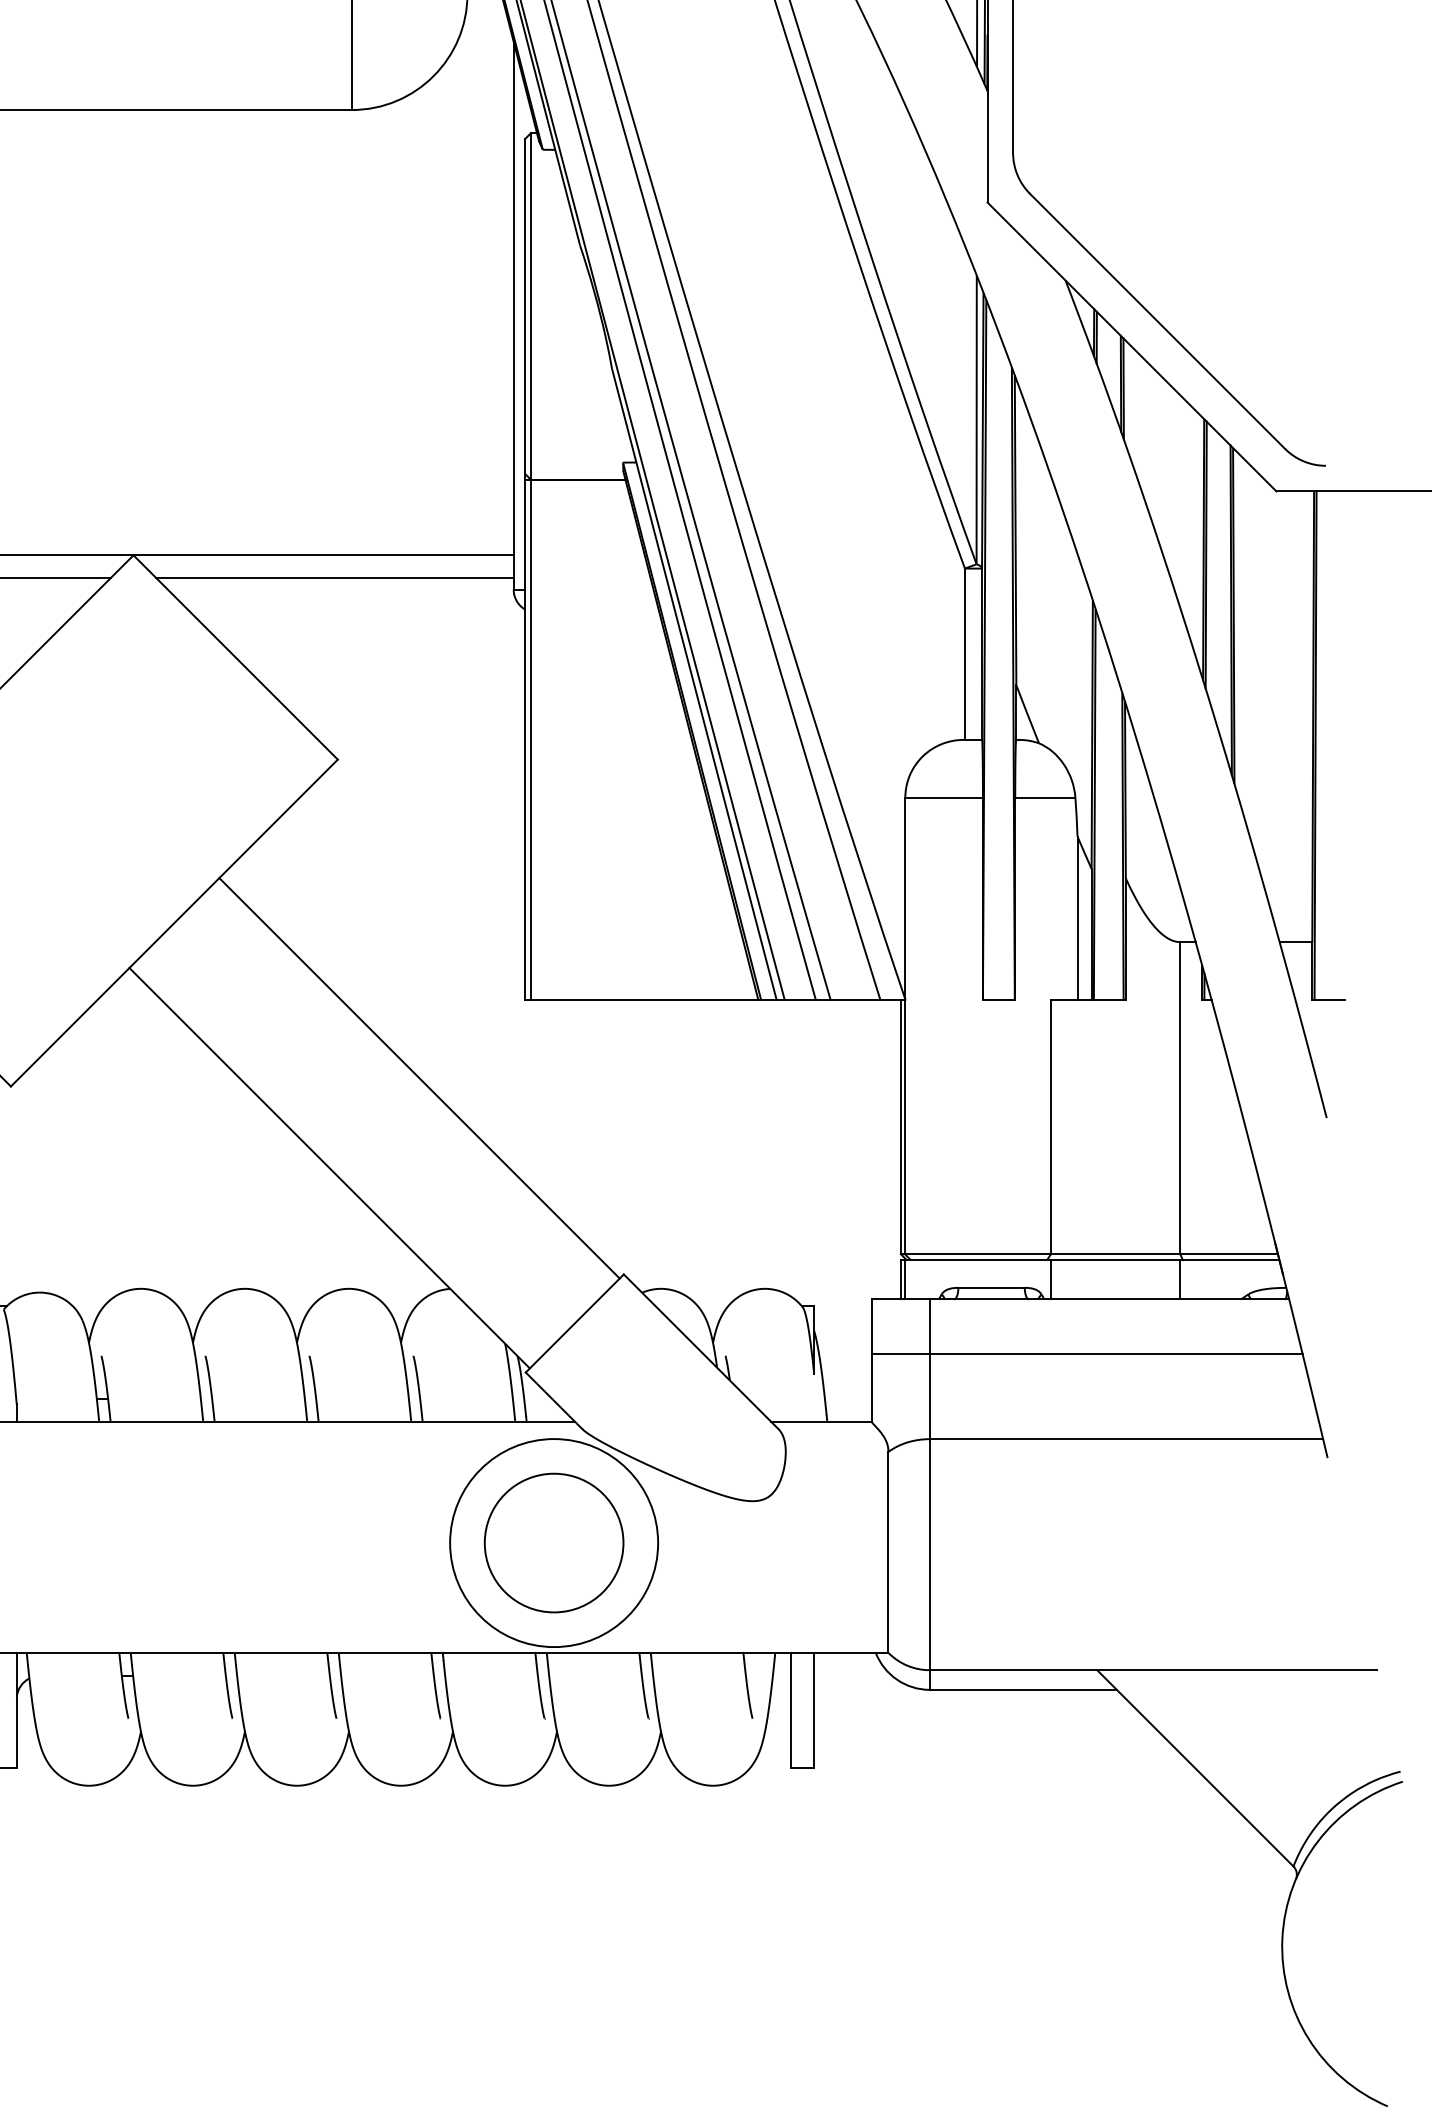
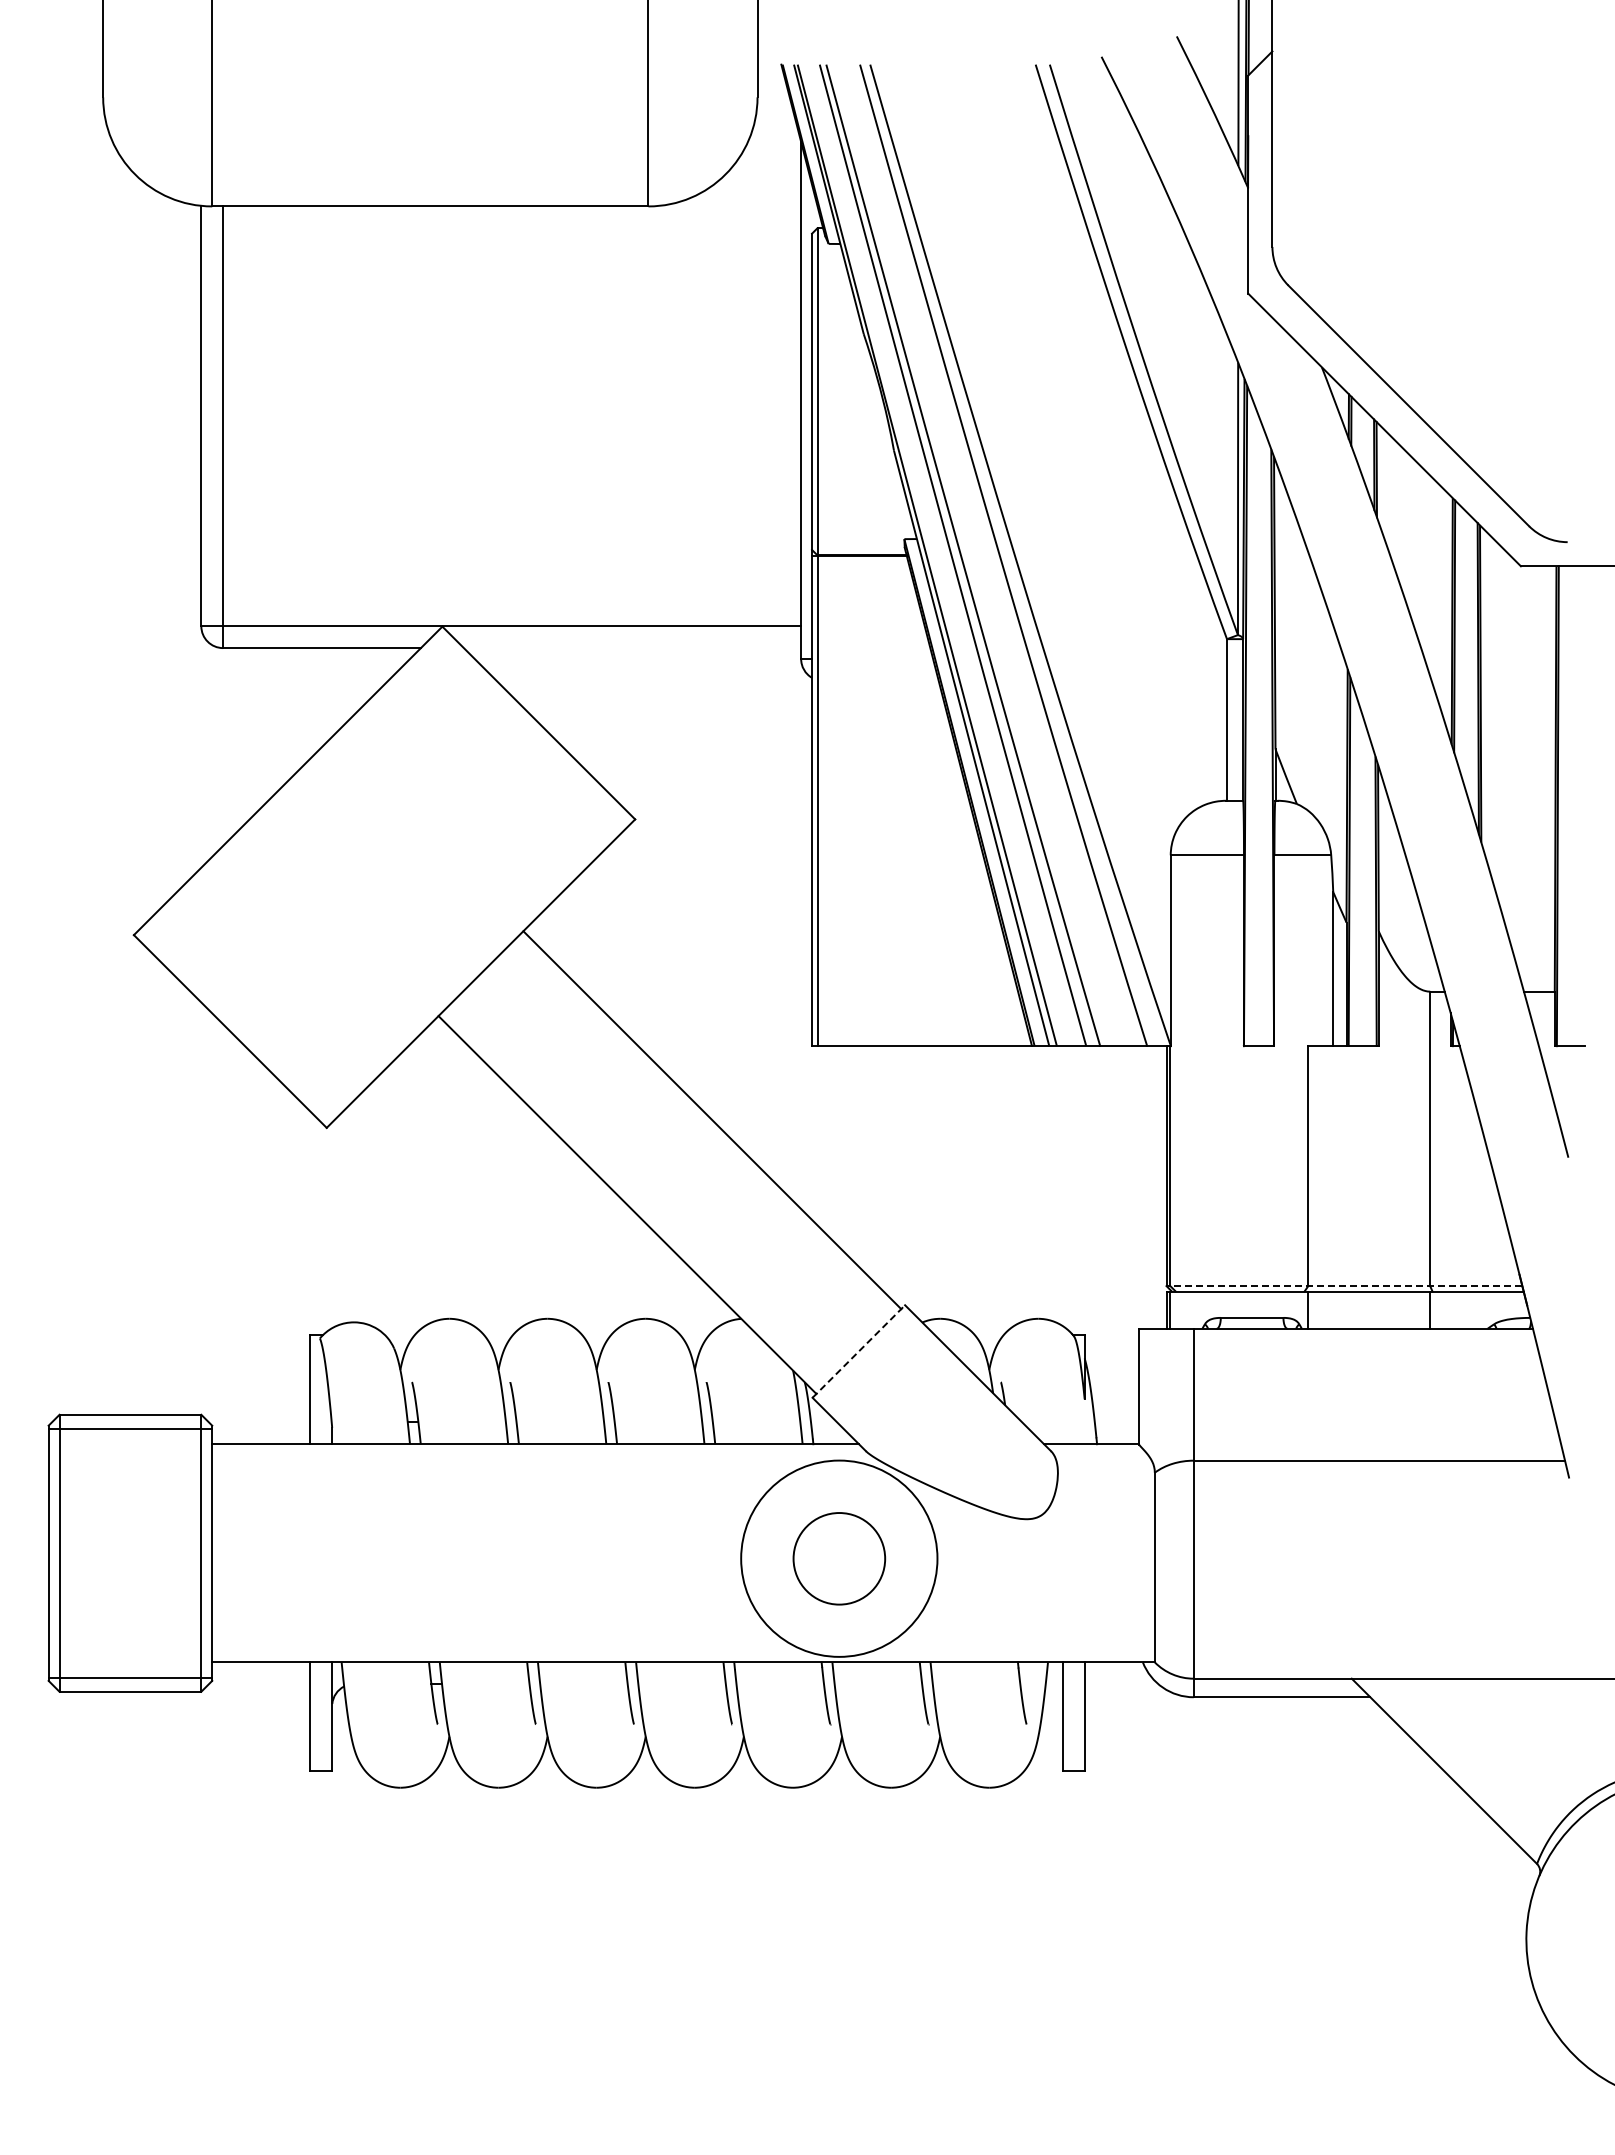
line: (334, 578) -> (632, 648), removed
line: (1090, 1254) -> (1345, 1286), solid -> dashed
line: (575, 1323) -> (859, 1351), solid -> dashed
line: (1087, 1354) -> (1342, 1380), removed
circle: (554, 1542) -> (839, 1558), size x0.7

